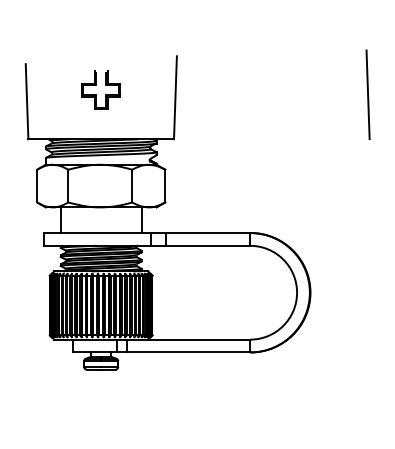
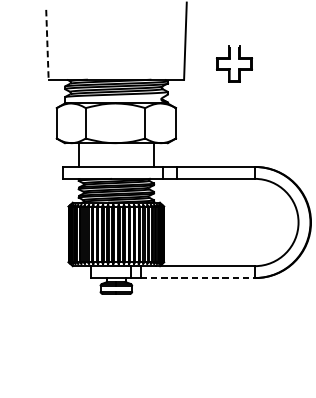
part: (101, 89) -> (234, 63), moved
line: (27, 101) -> (47, 44), solid -> dashed
line: (189, 352) -> (198, 278), solid -> dashed

